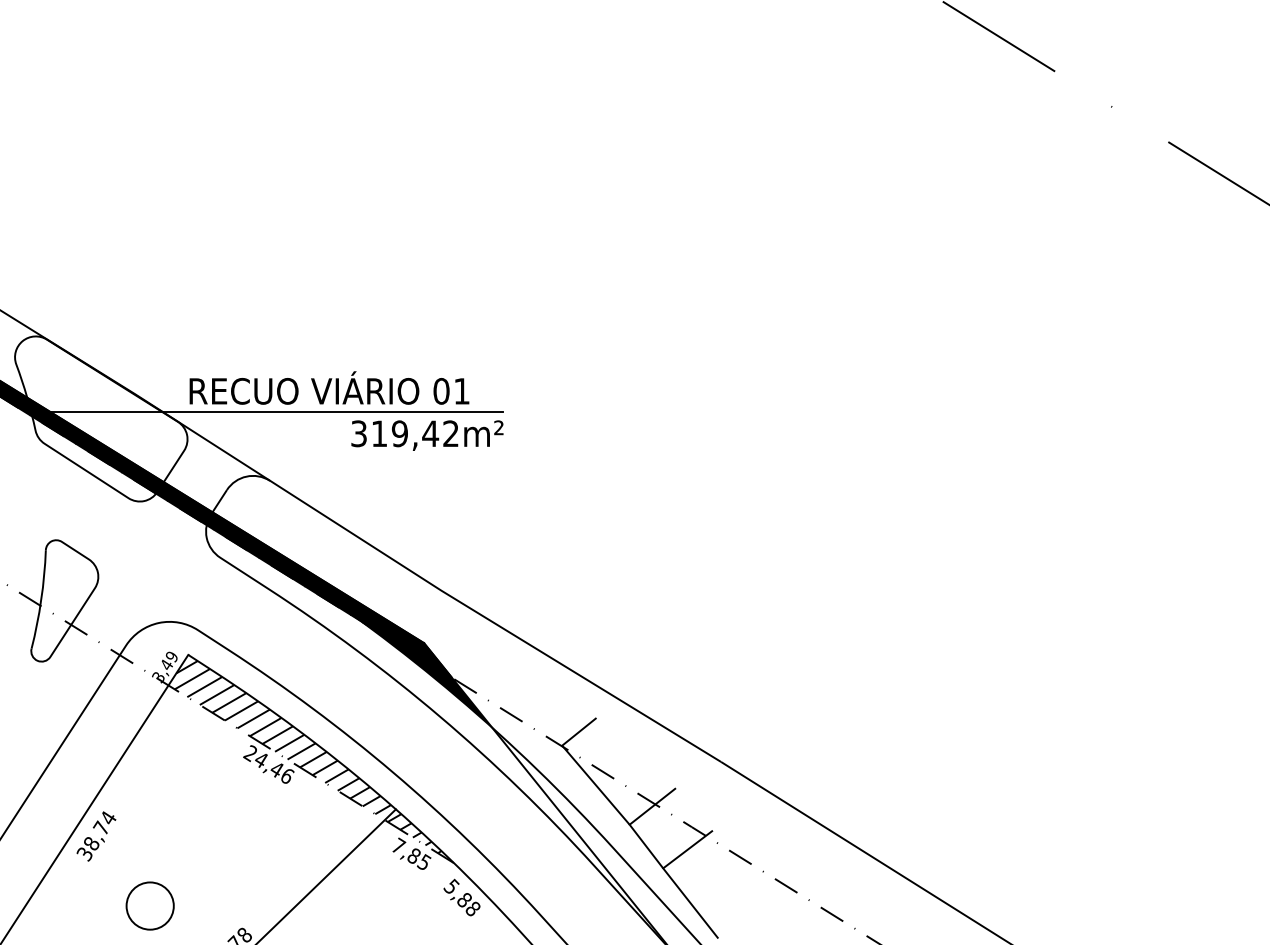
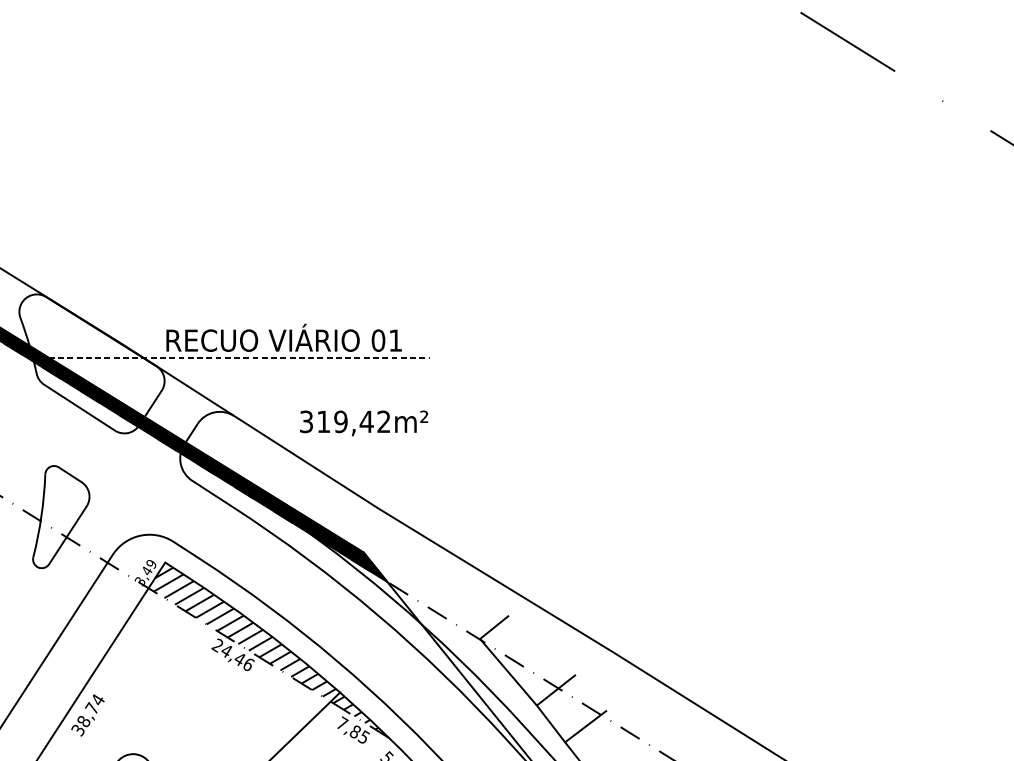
line: (276, 411) -> (239, 357), solid -> dashed
text: (427, 435) -> (364, 423), moved
fill: (426, 674) -> (365, 579), removed

